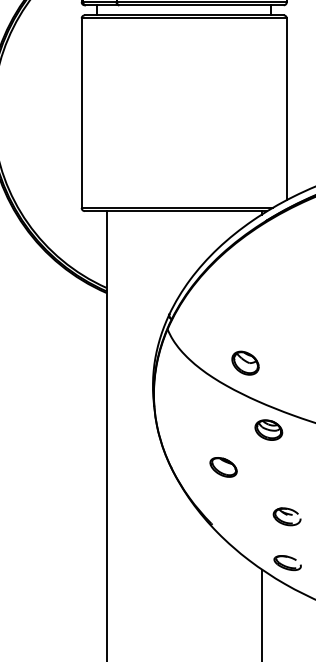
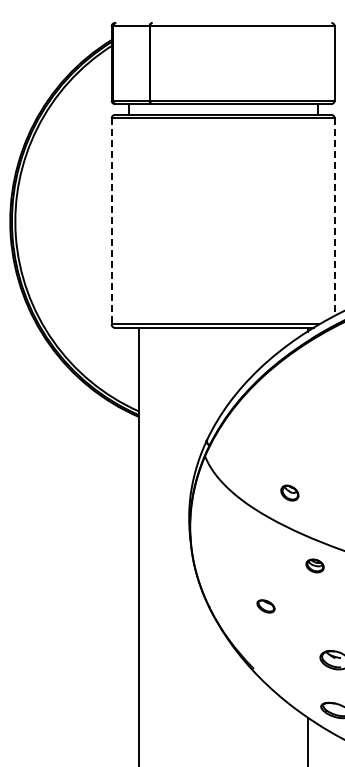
line: (286, 109) -> (334, 217), solid -> dashed
line: (81, 113) -> (111, 221), solid -> dashed
part: (245, 362) -> (289, 492), size x0.6
part: (268, 429) -> (314, 565), size x0.6
part: (223, 467) -> (265, 606), size x0.6

